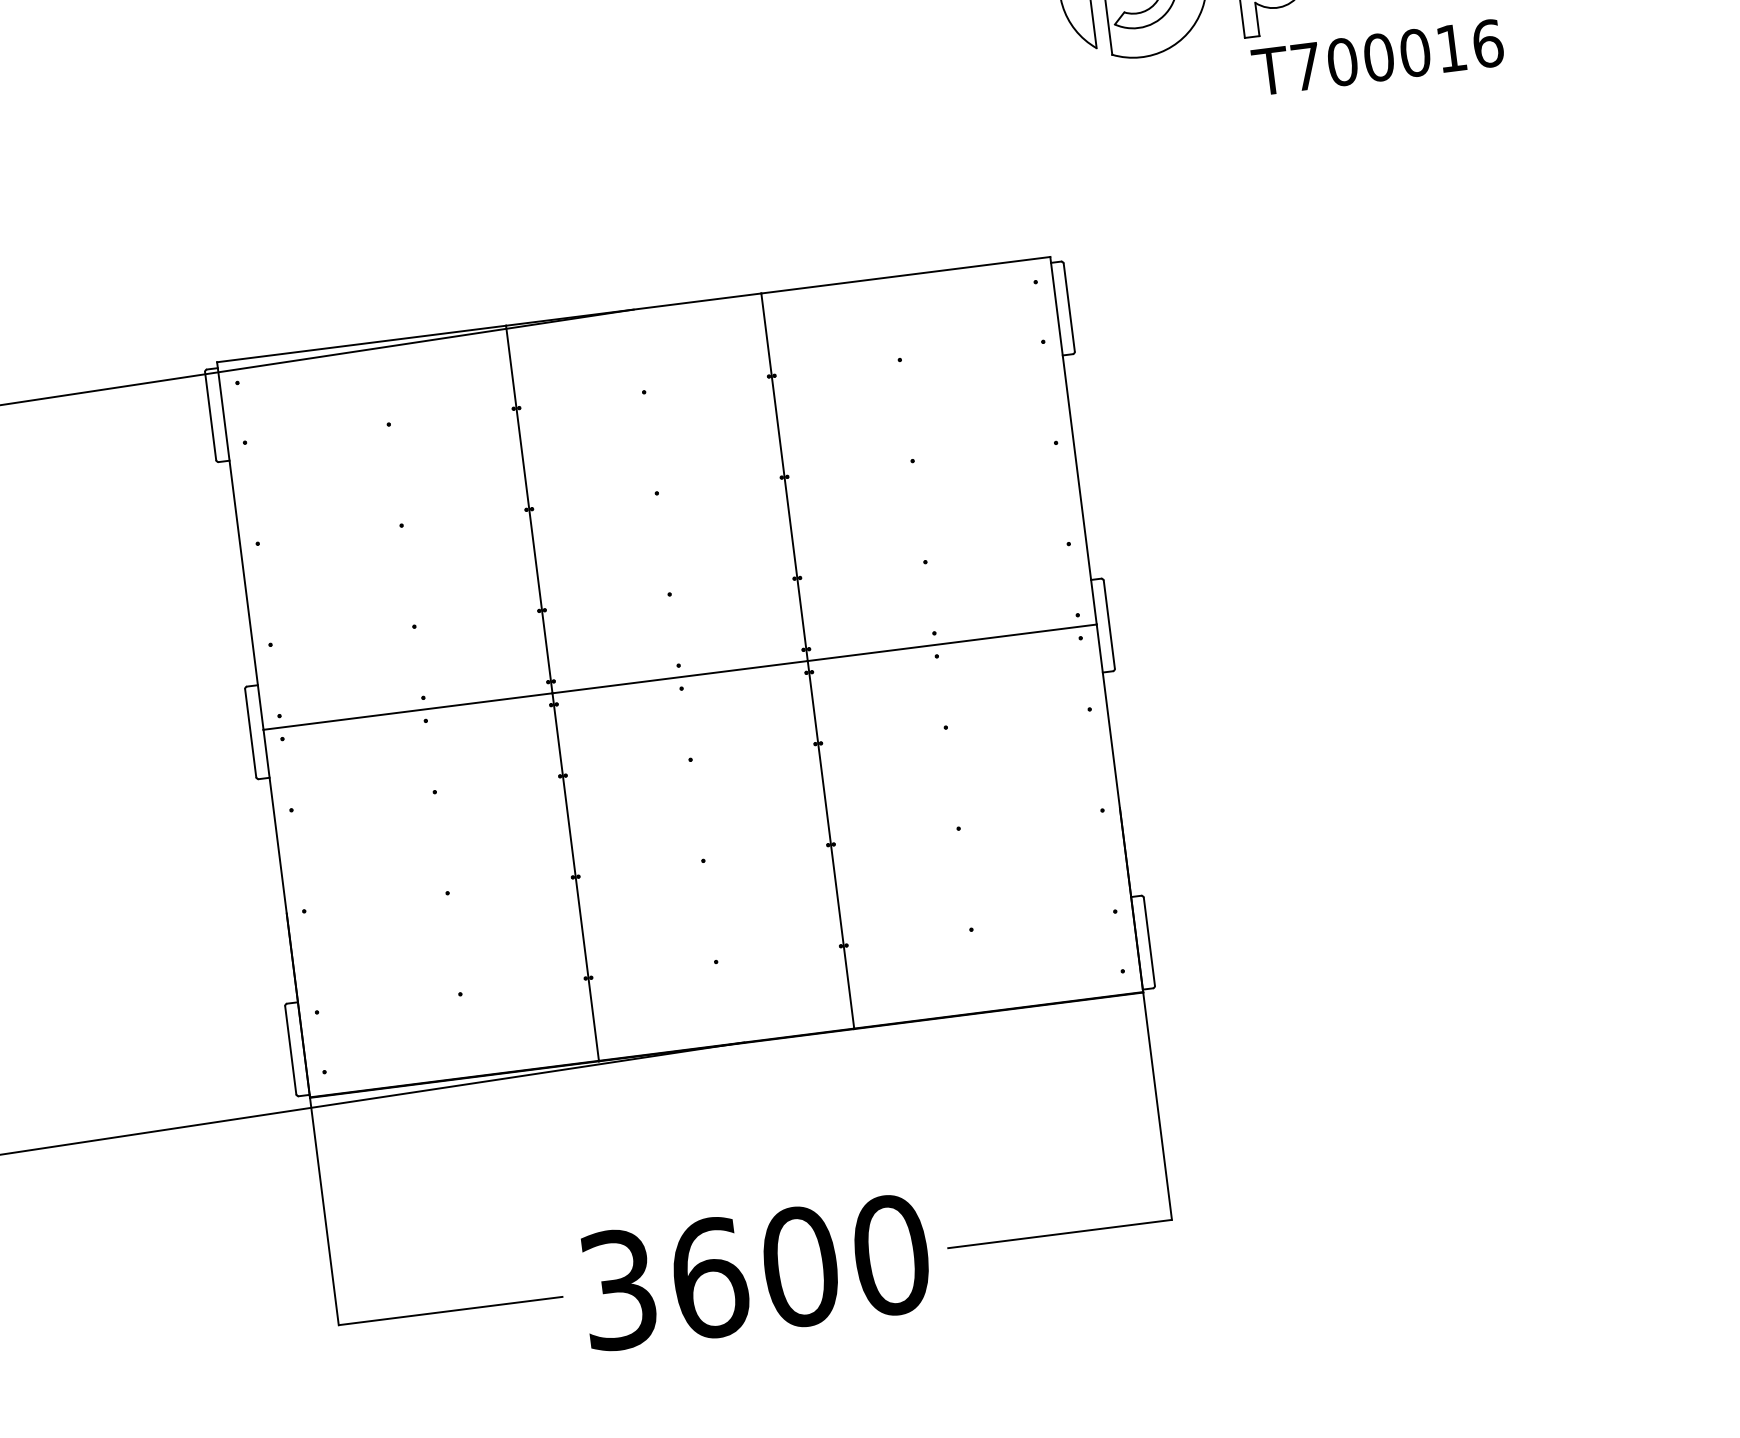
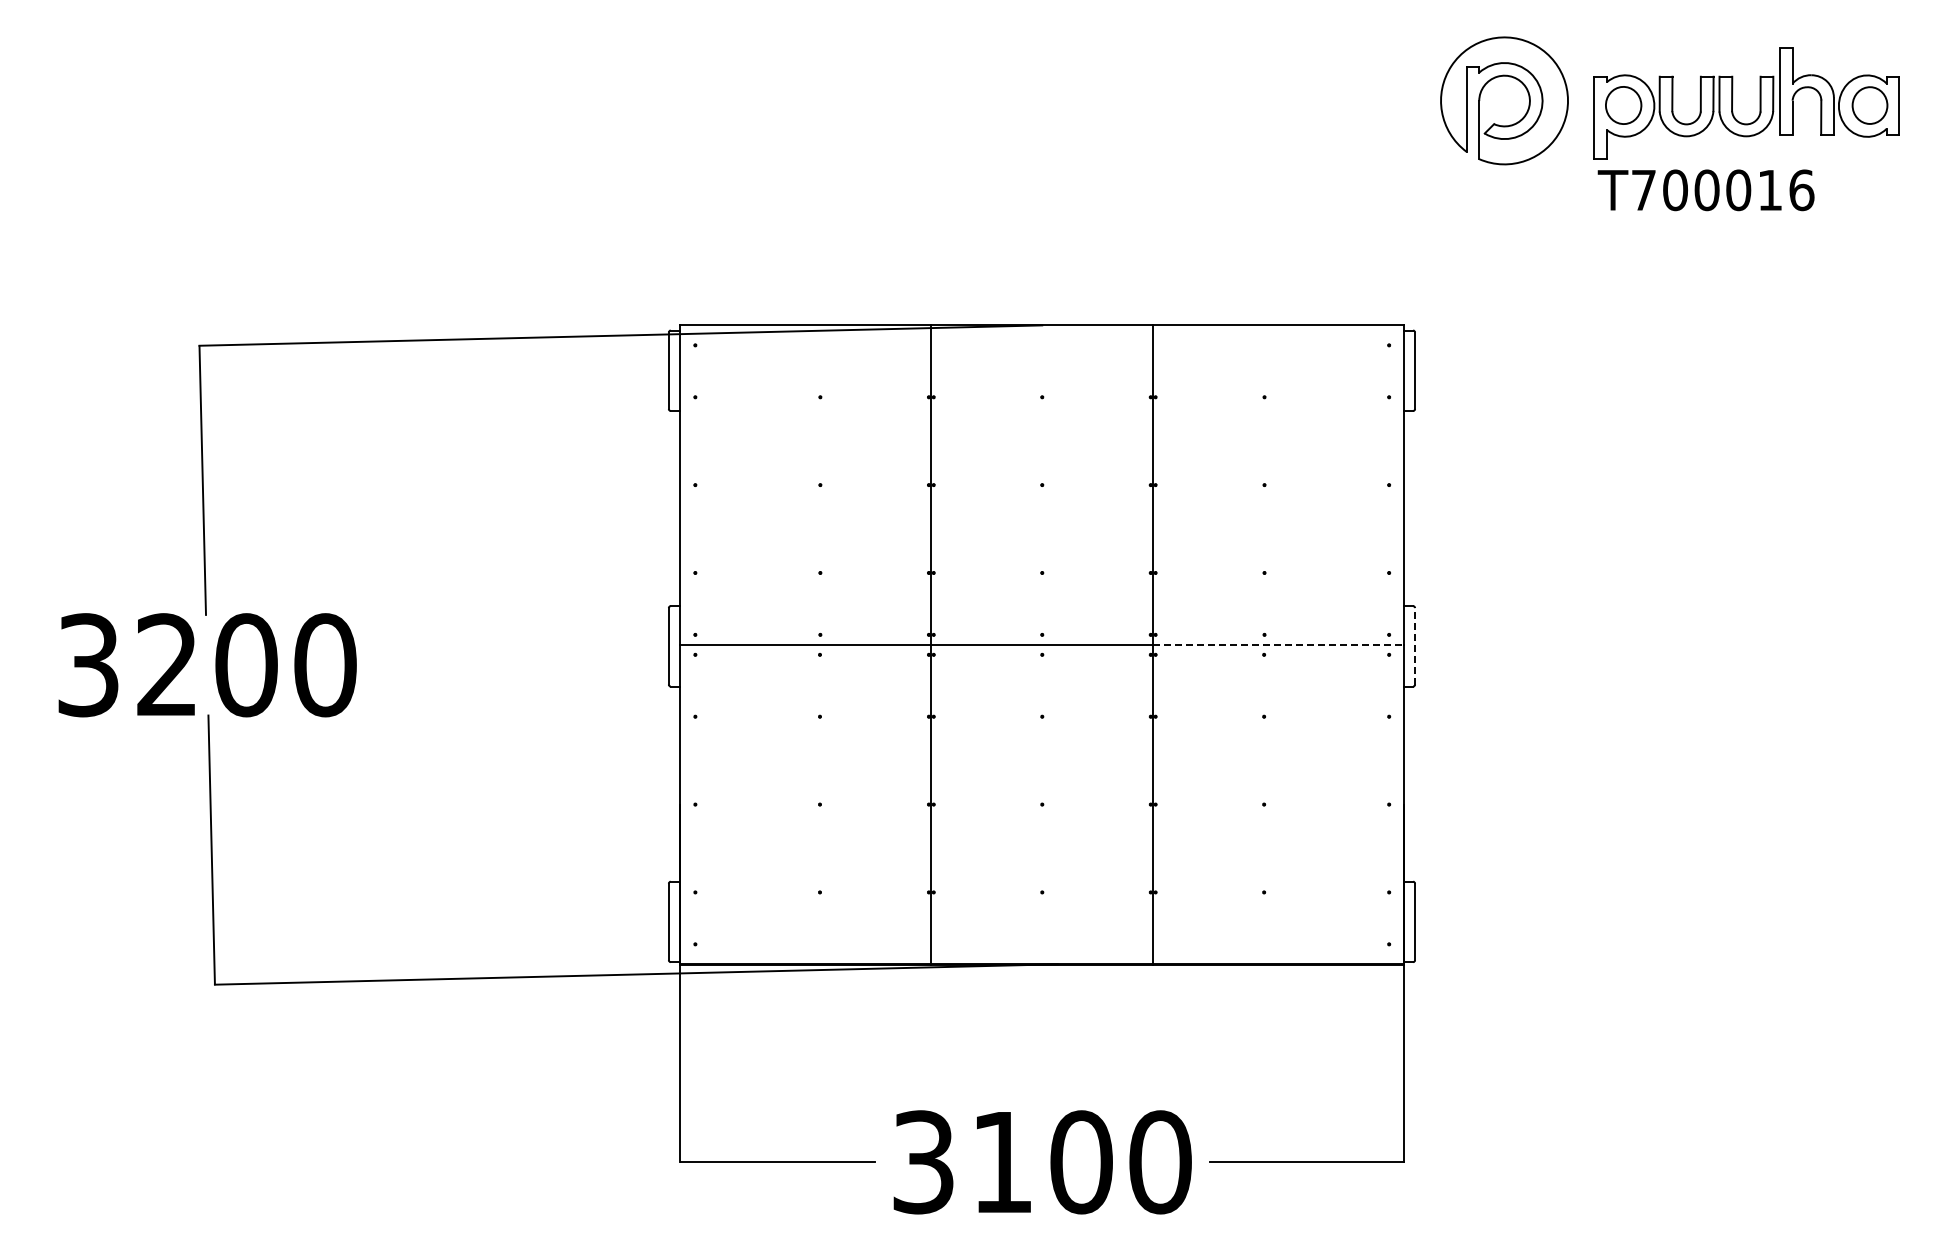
line: (1109, 623) -> (1415, 645), solid -> dashed
line: (951, 642) -> (1278, 644), solid -> dashed
text: (710, 1278) -> (1003, 1162), 3600 -> 3100

